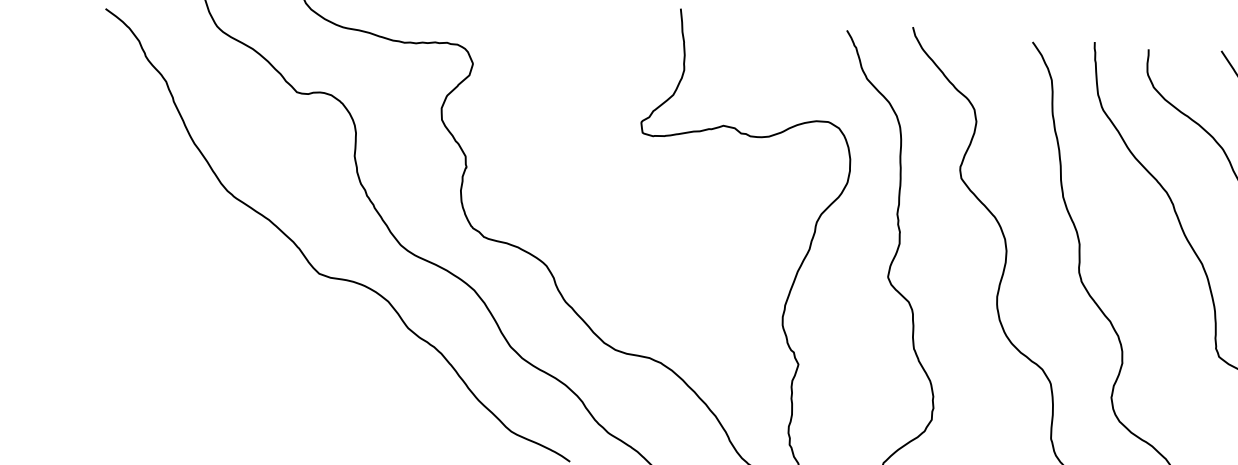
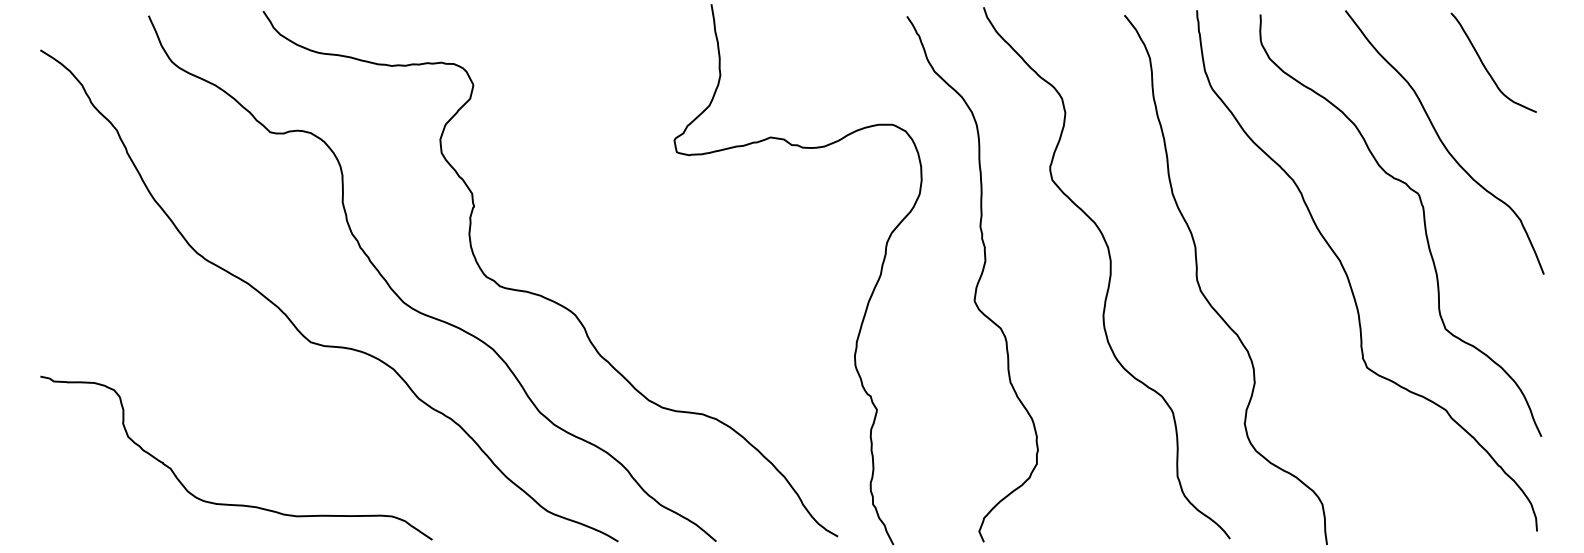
curve: (239, 406) -> (228, 503), added

